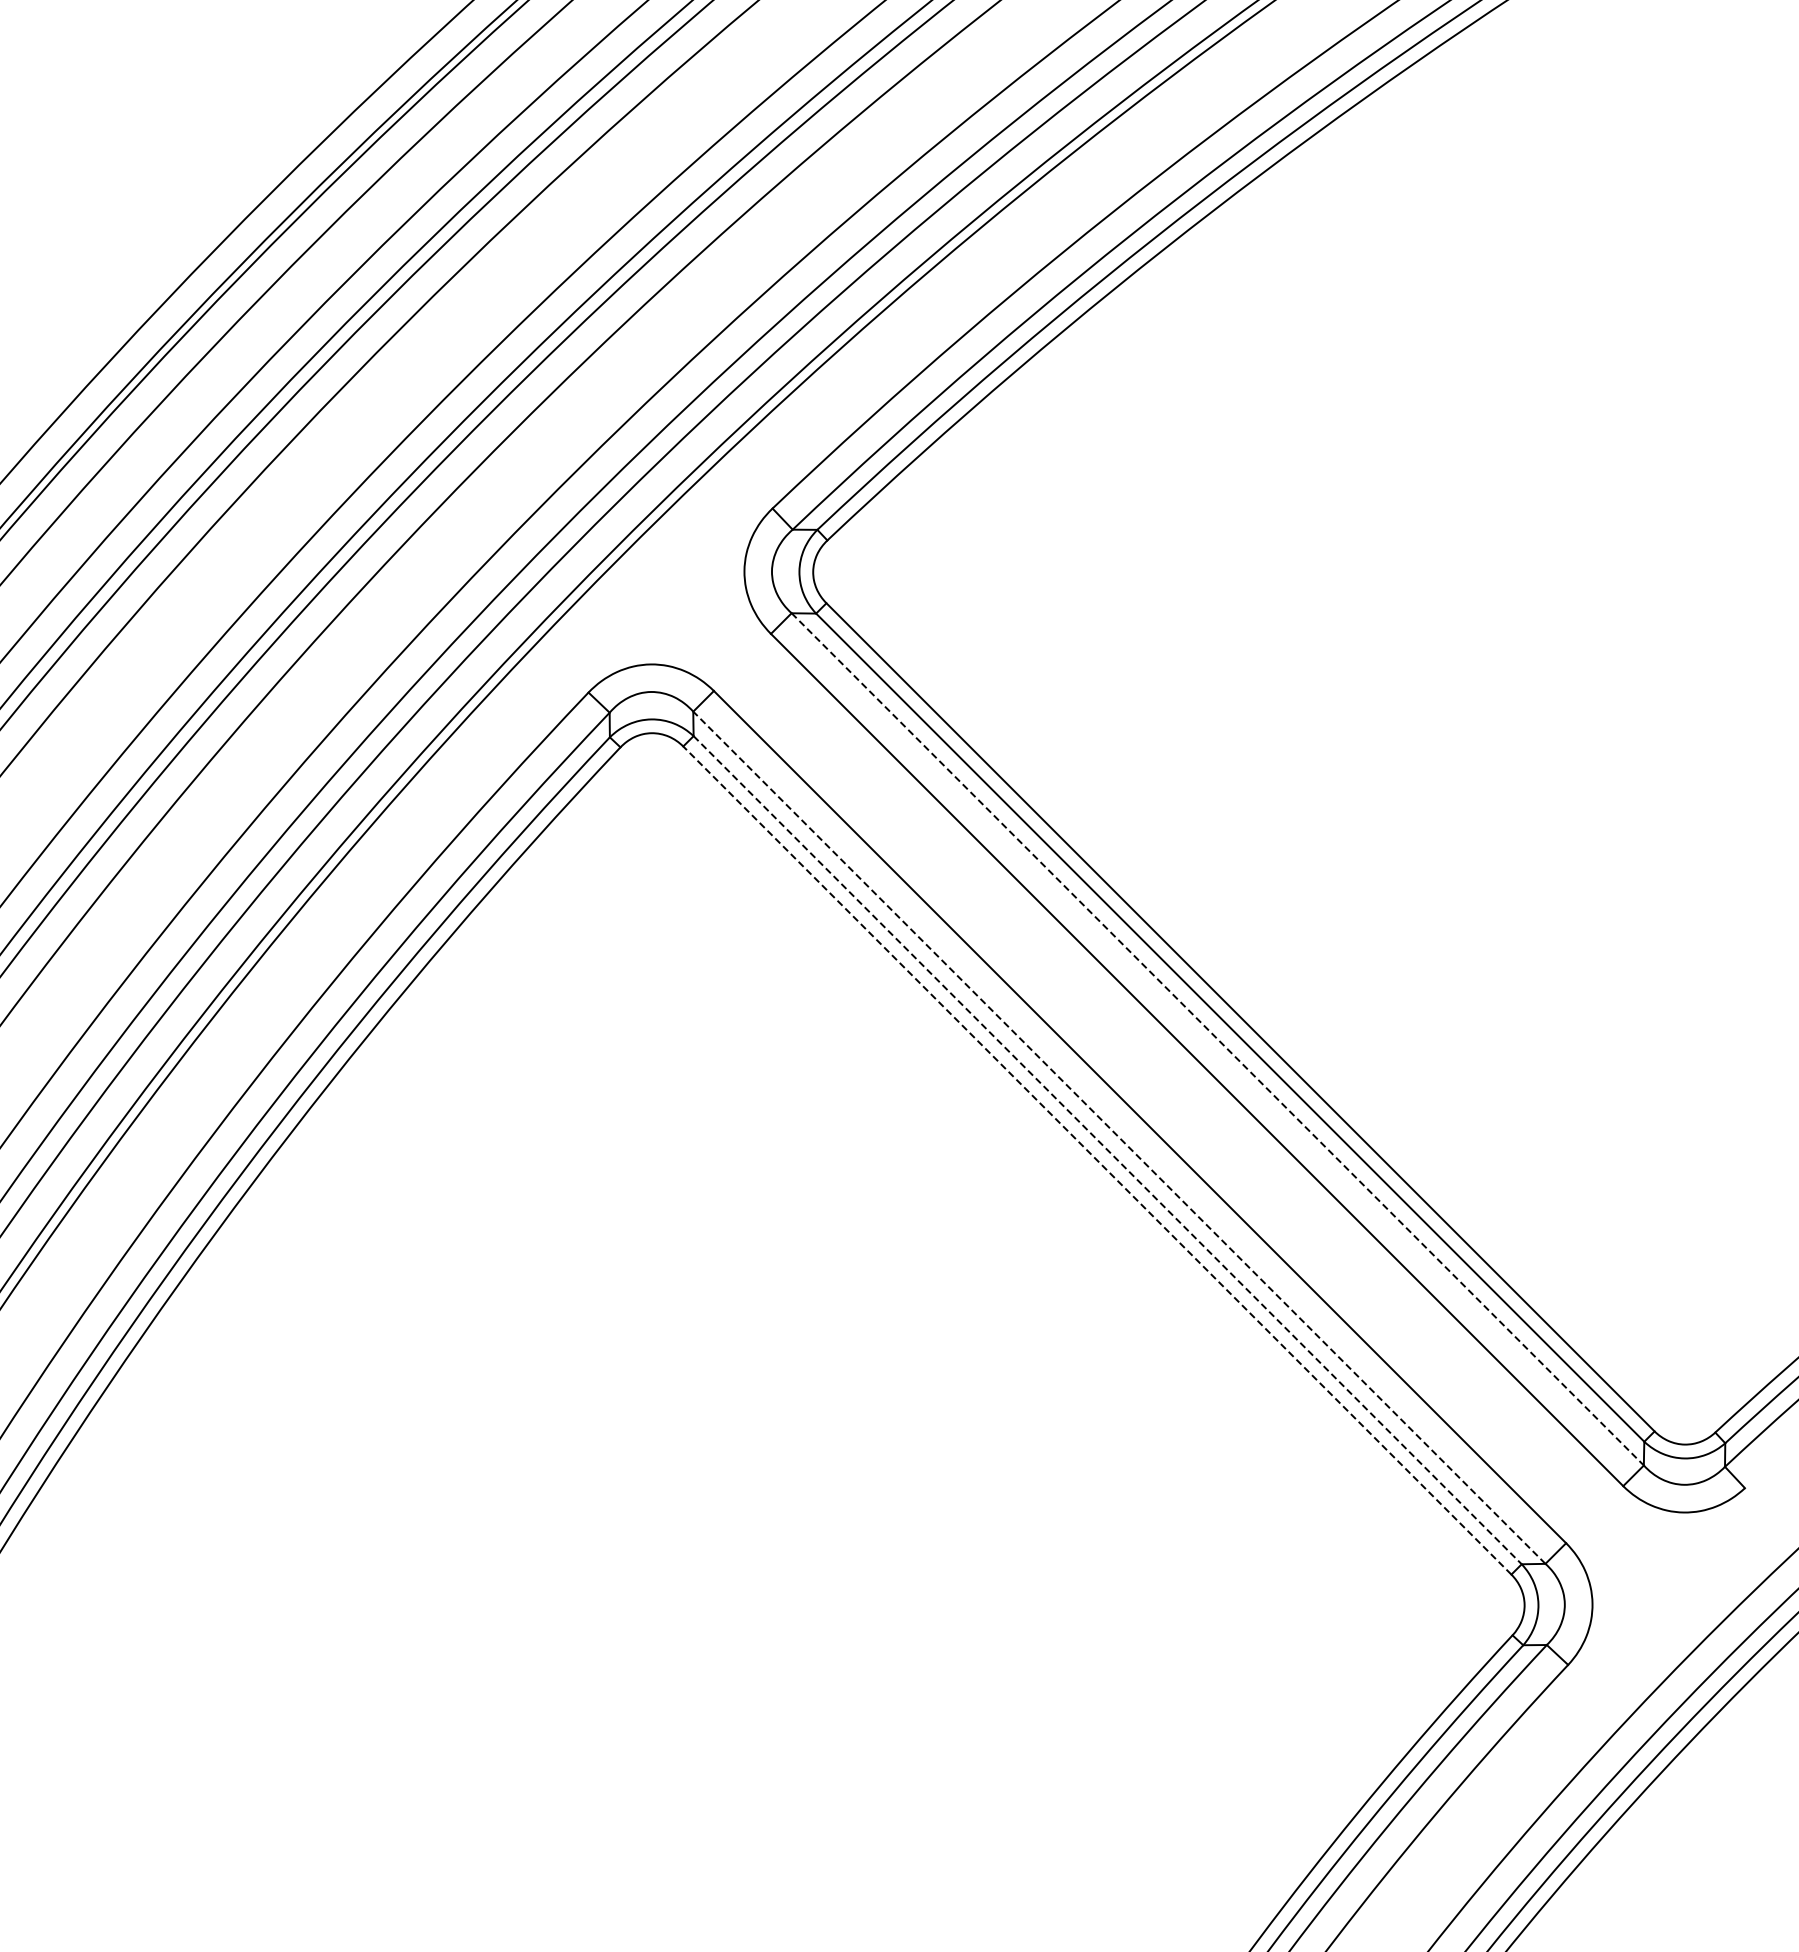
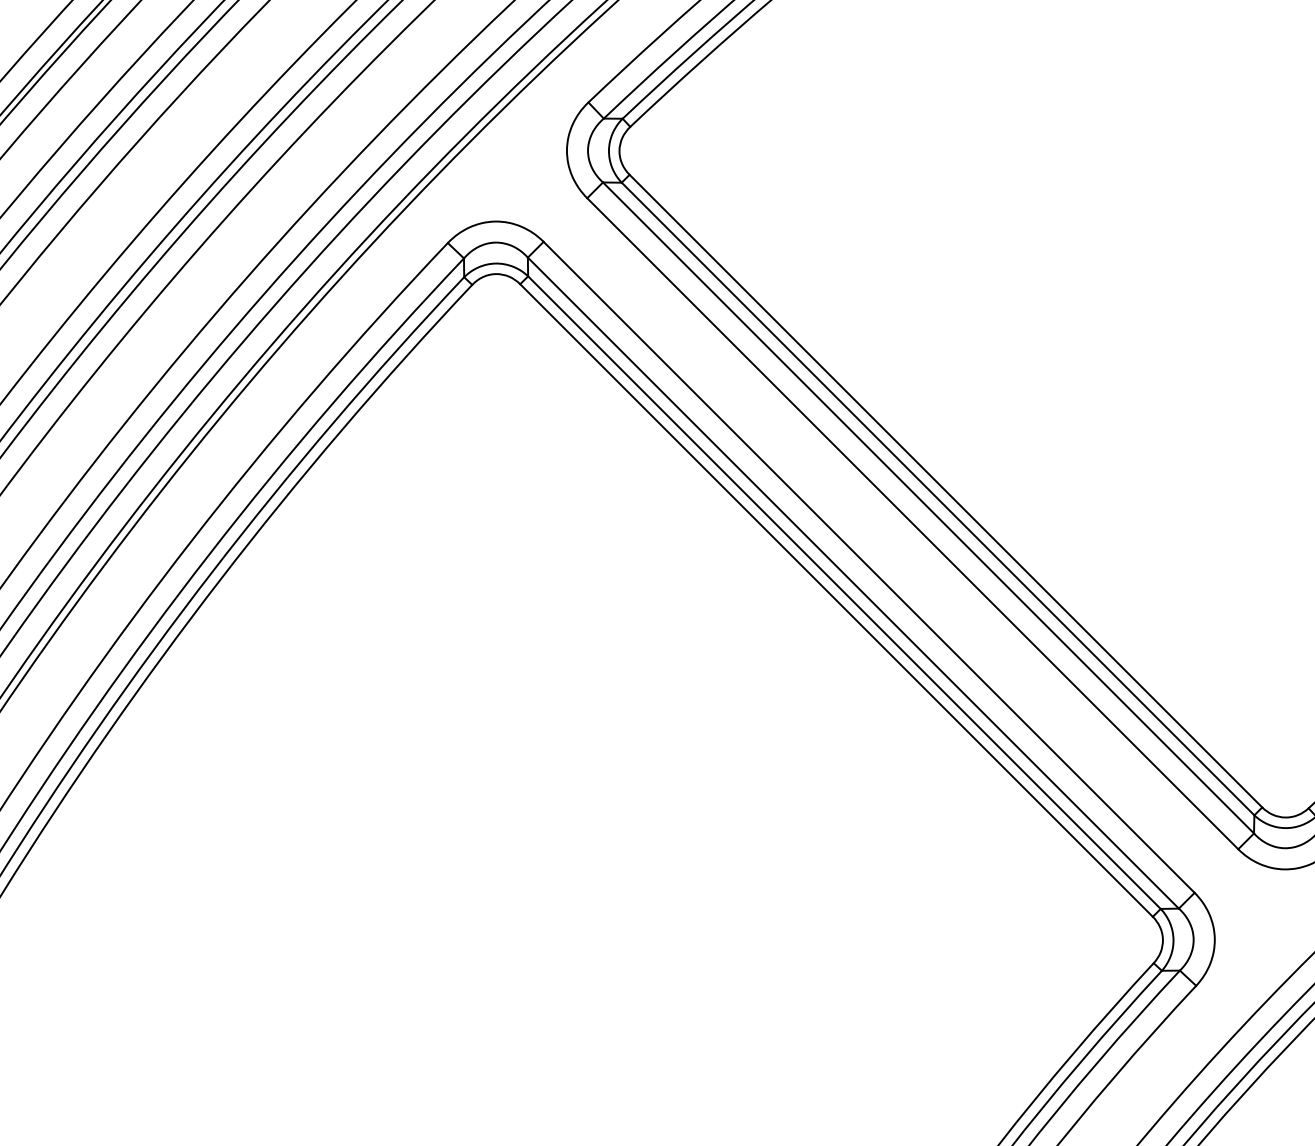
line: (1217, 1039) -> (928, 508), dashed -> solid
line: (1119, 1137) -> (853, 582), dashed -> solid
line: (1107, 1150) -> (844, 592), dashed -> solid
line: (1097, 1160) -> (836, 600), dashed -> solid

